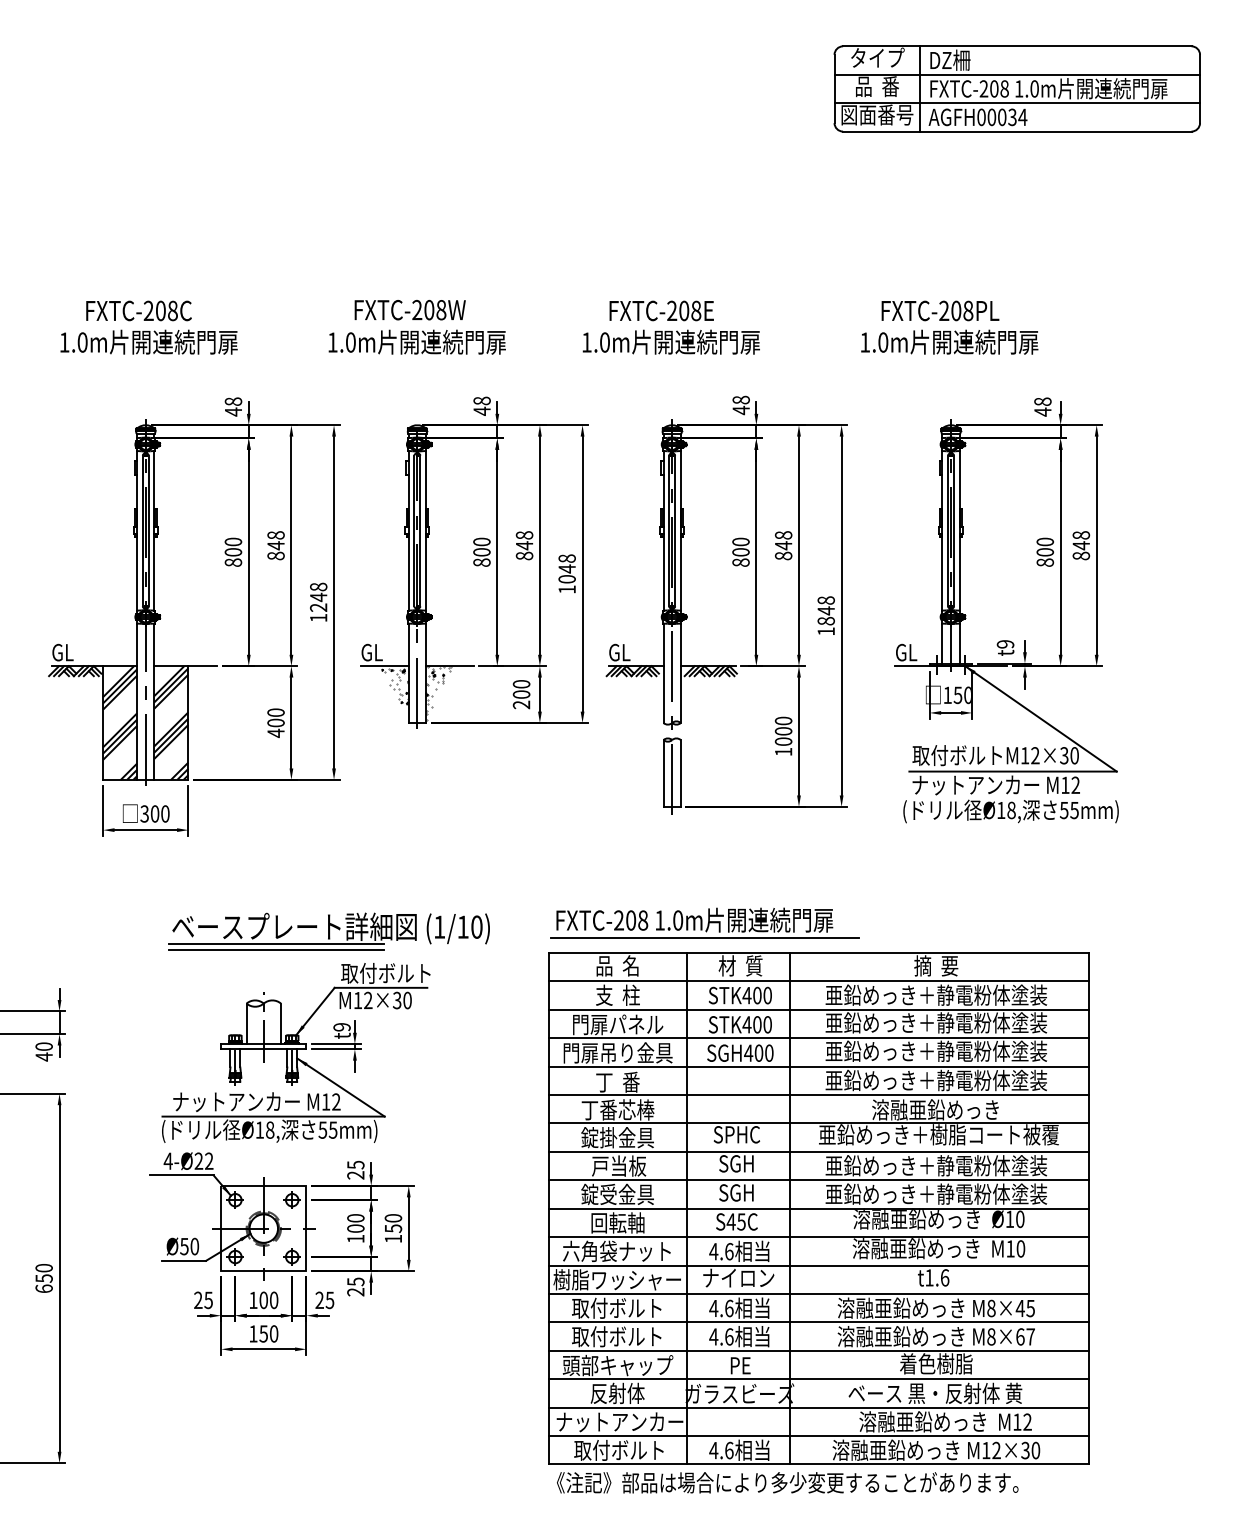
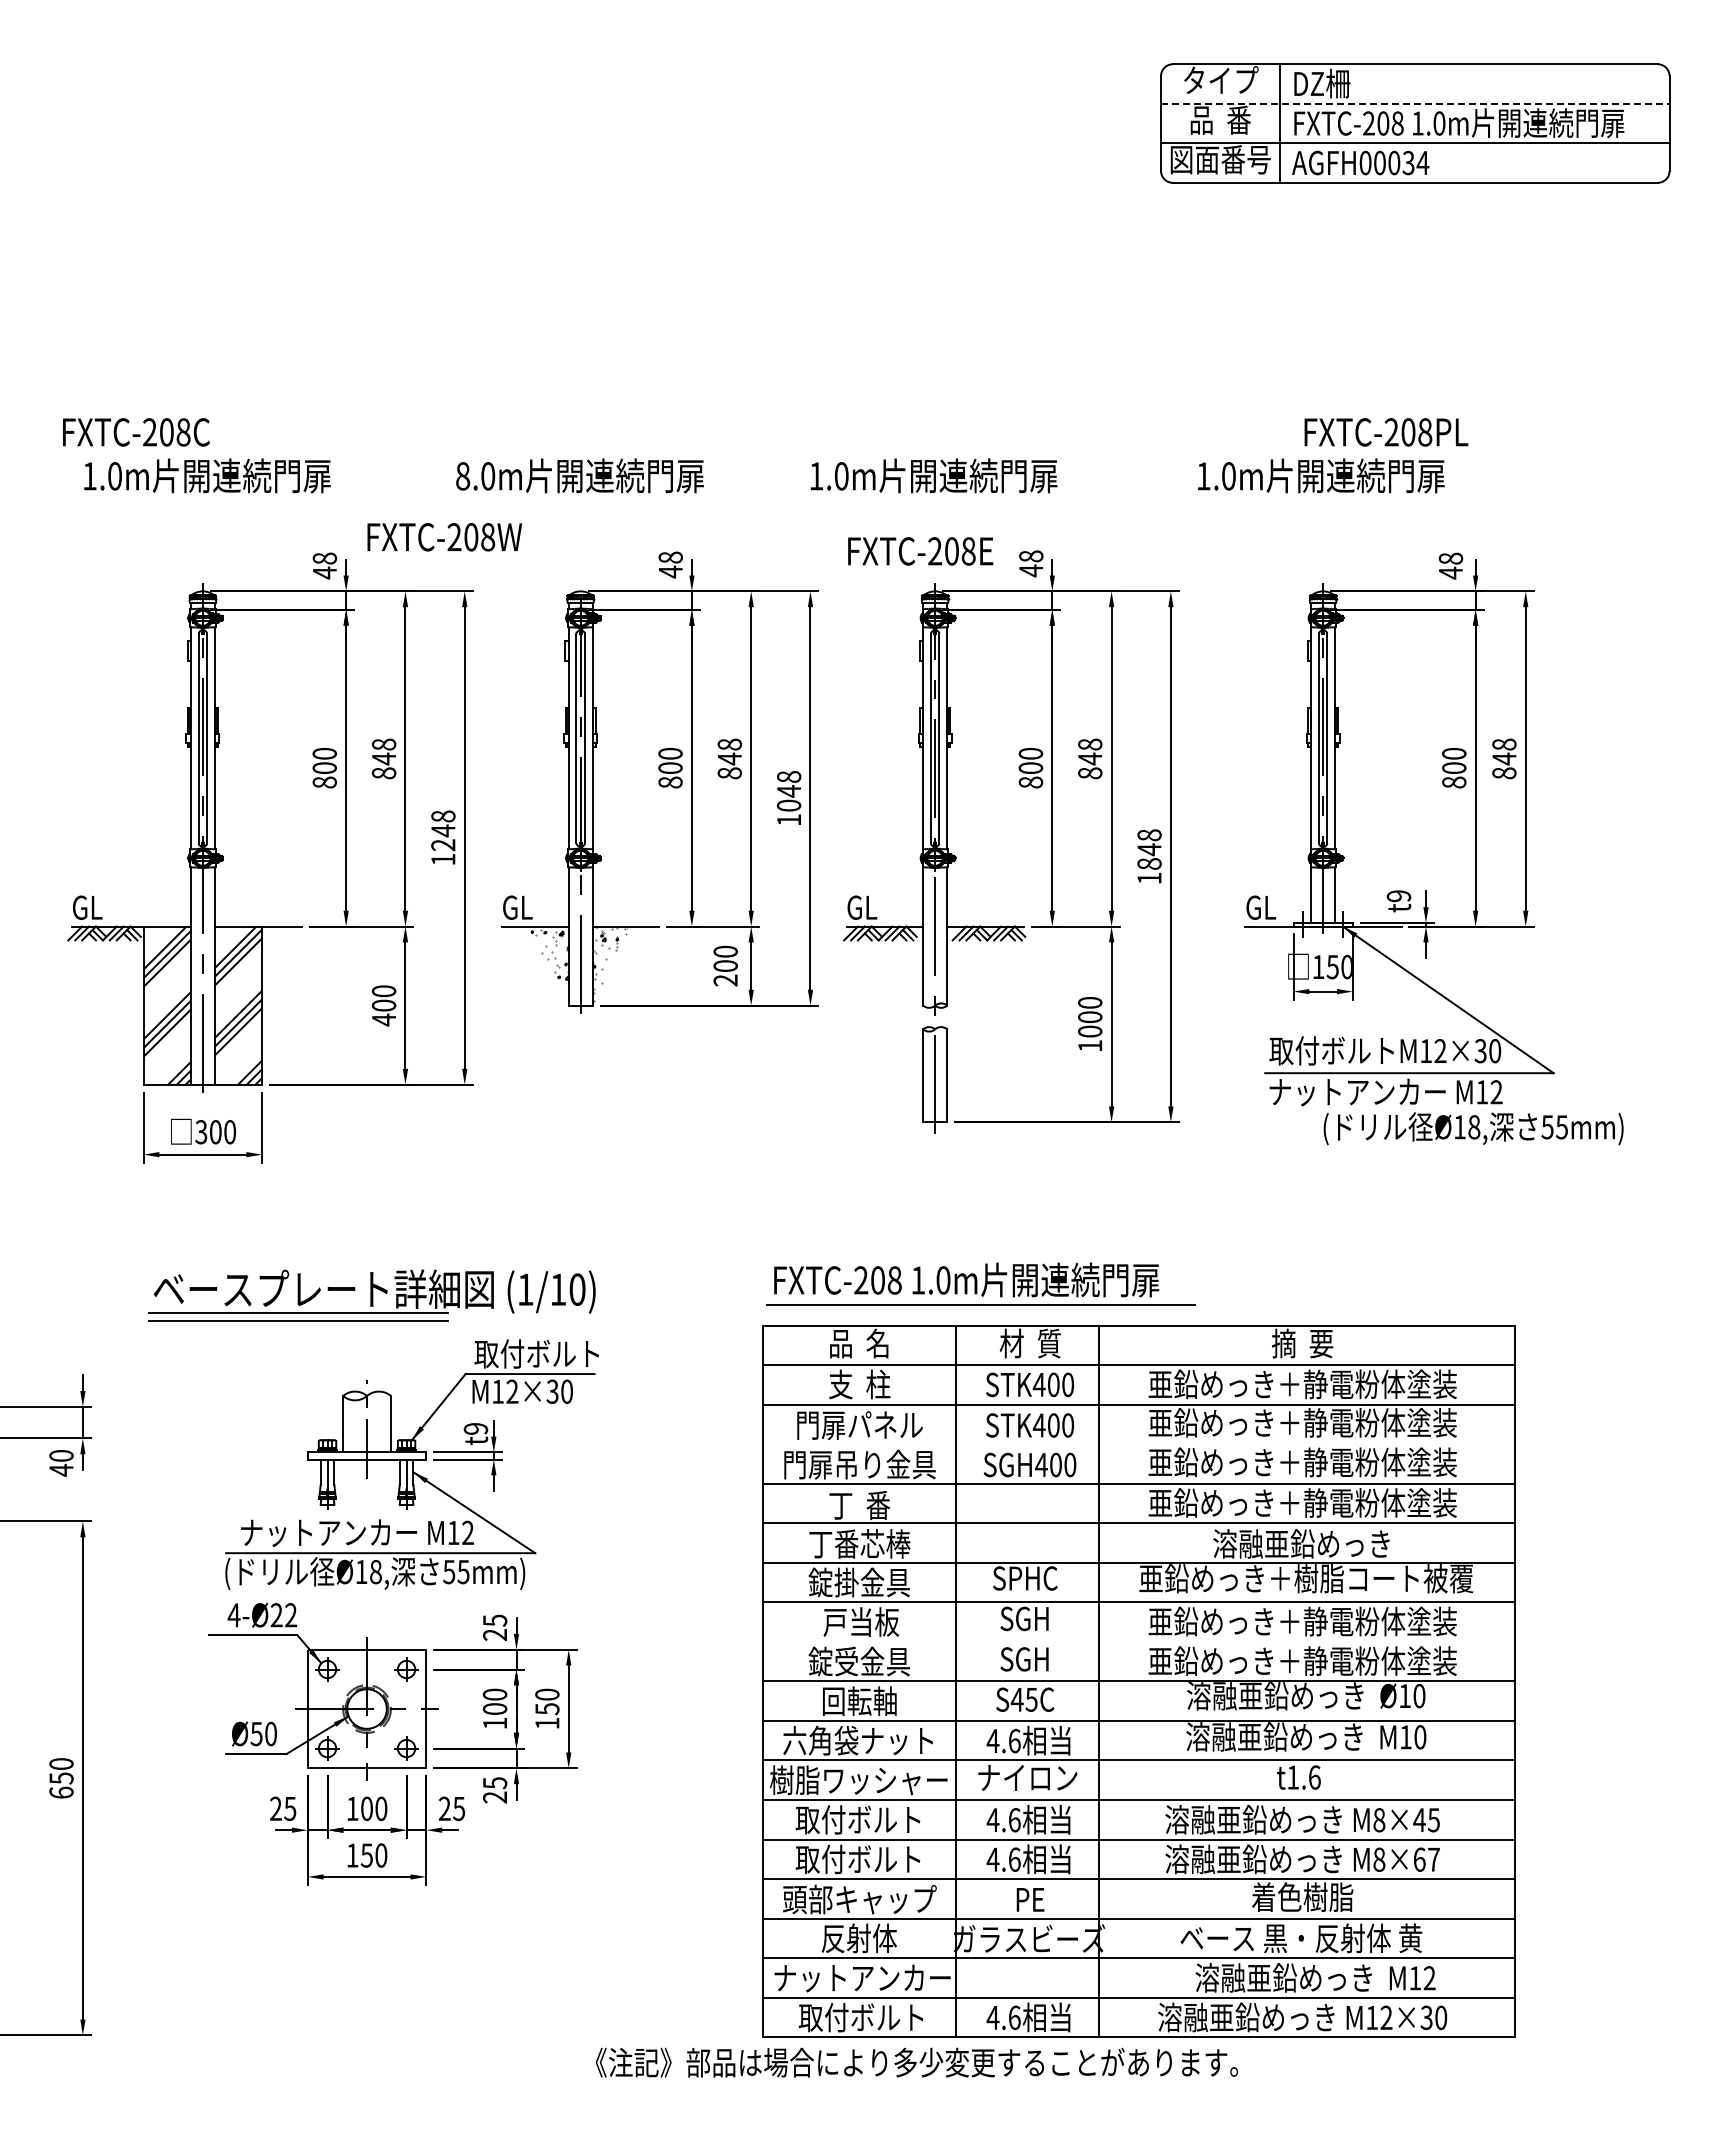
line: (1017, 74) -> (1415, 103), solid -> dashed
text: (410, 310) -> (444, 537), moved
text: (139, 311) -> (136, 432), moved
text: (661, 311) -> (920, 551), moved
text: (940, 311) -> (1386, 432), moved
text: (333, 342) -> (463, 476), 1.0m -> 8.0m
text: (1010, 811) -> (1473, 1128), moved
part: (328, 931) -> (371, 1295), moved
line: (818, 1038) -> (1138, 1444), removed
line: (818, 1180) -> (1138, 1641), removed
text: (787, 1482) -> (916, 2062), moved

